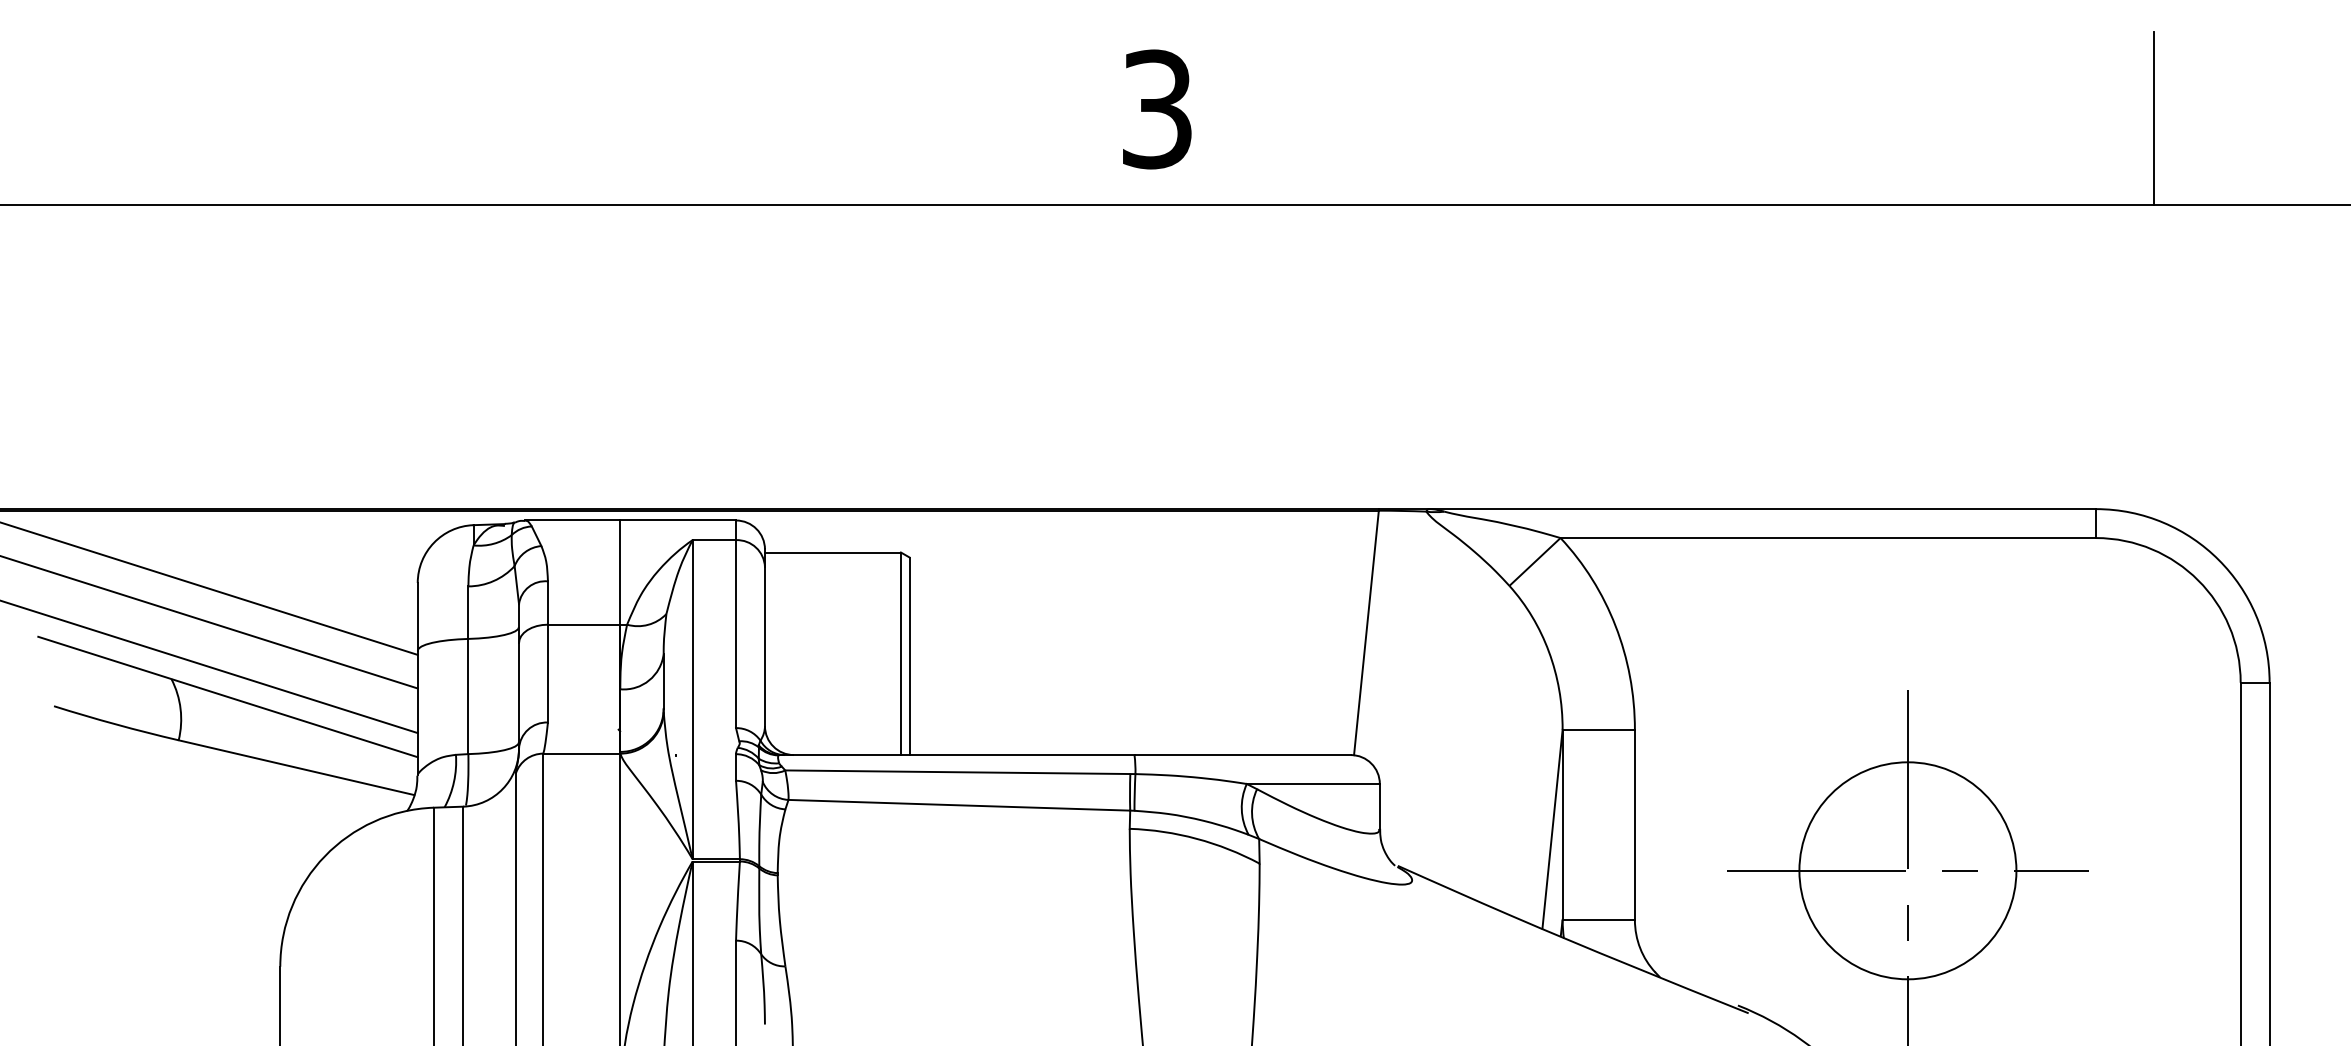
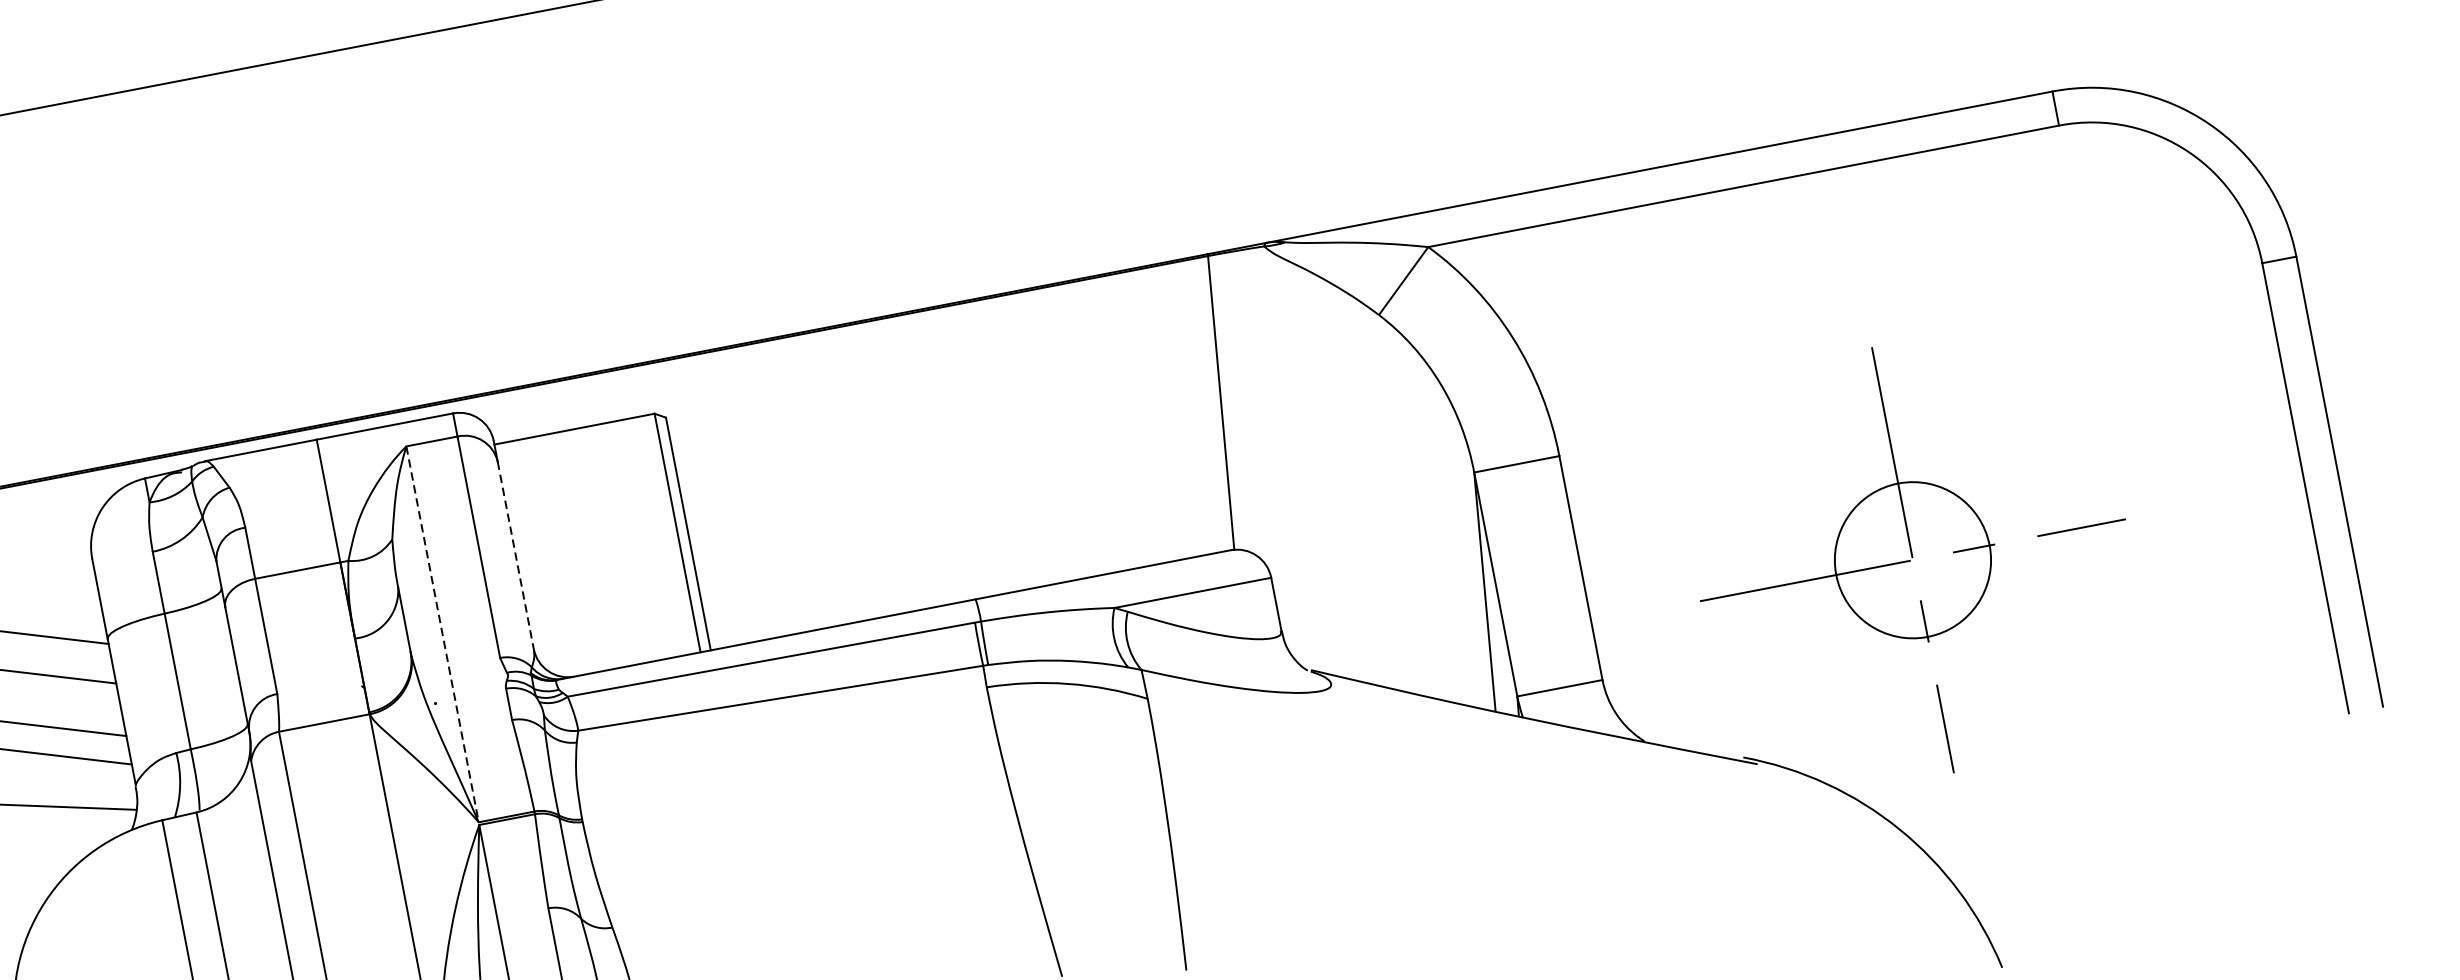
line: (764, 646) -> (515, 555), solid -> dashed
line: (692, 699) -> (442, 634), solid -> dashed
circle: (1907, 870) -> (1912, 559), size x0.6

